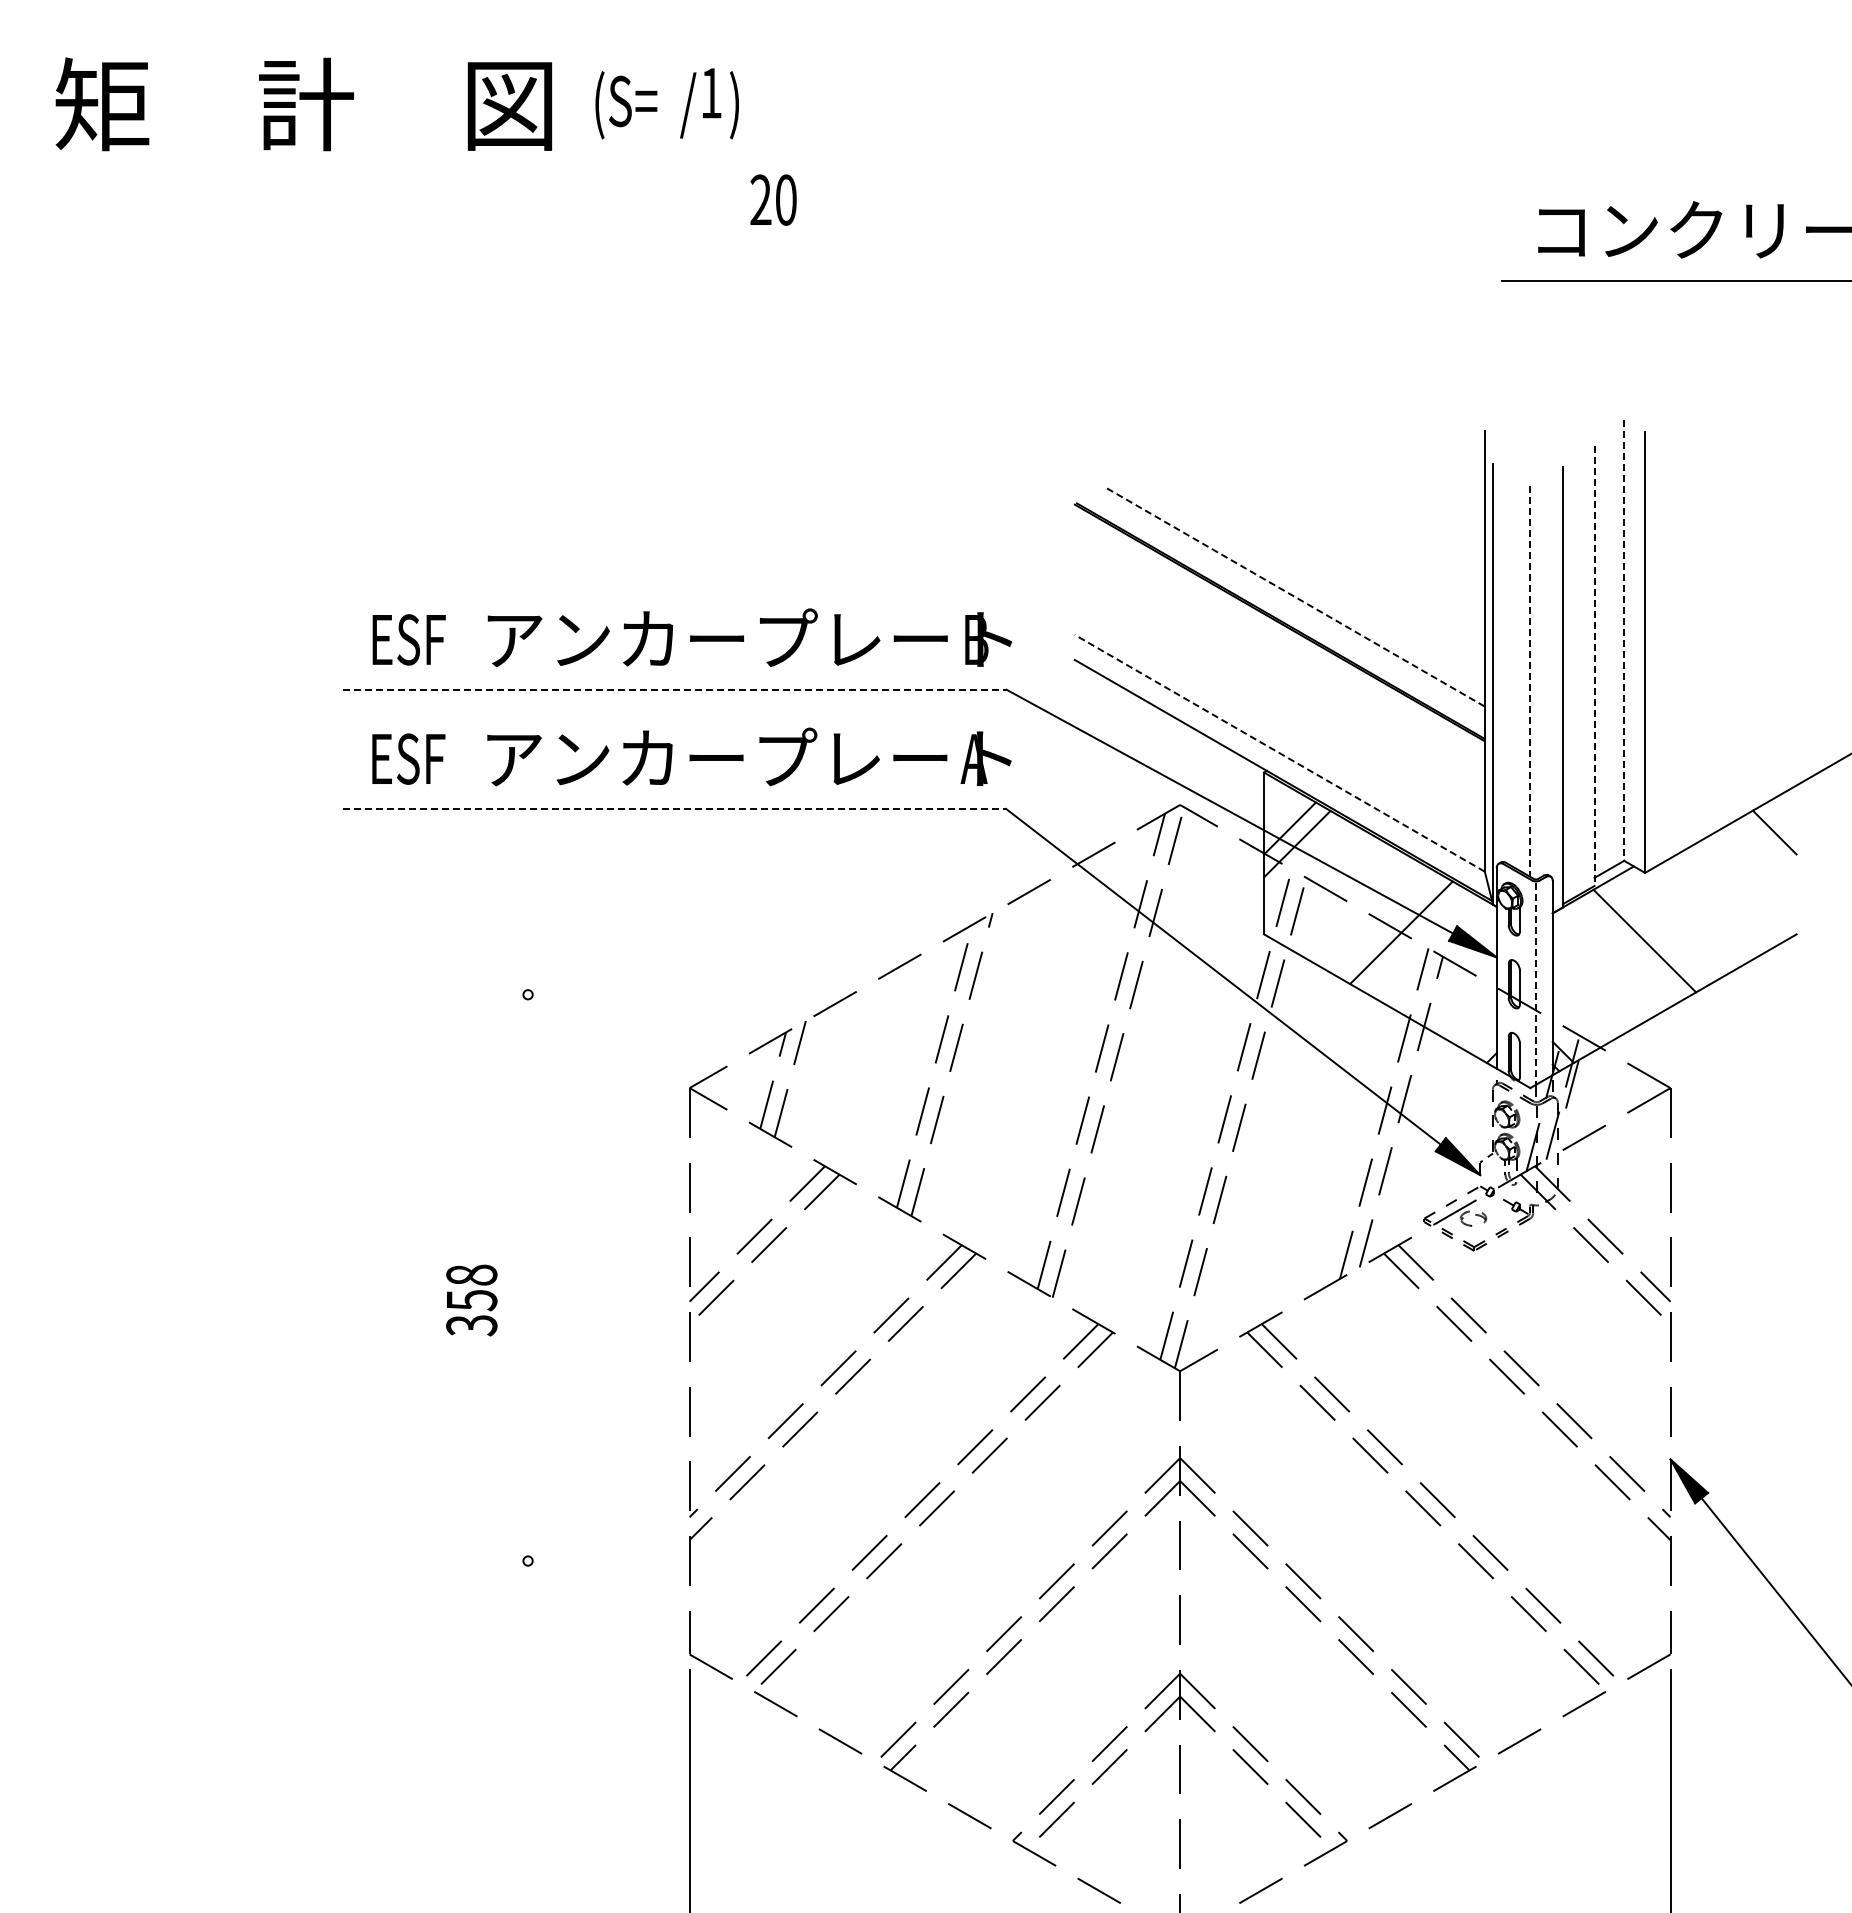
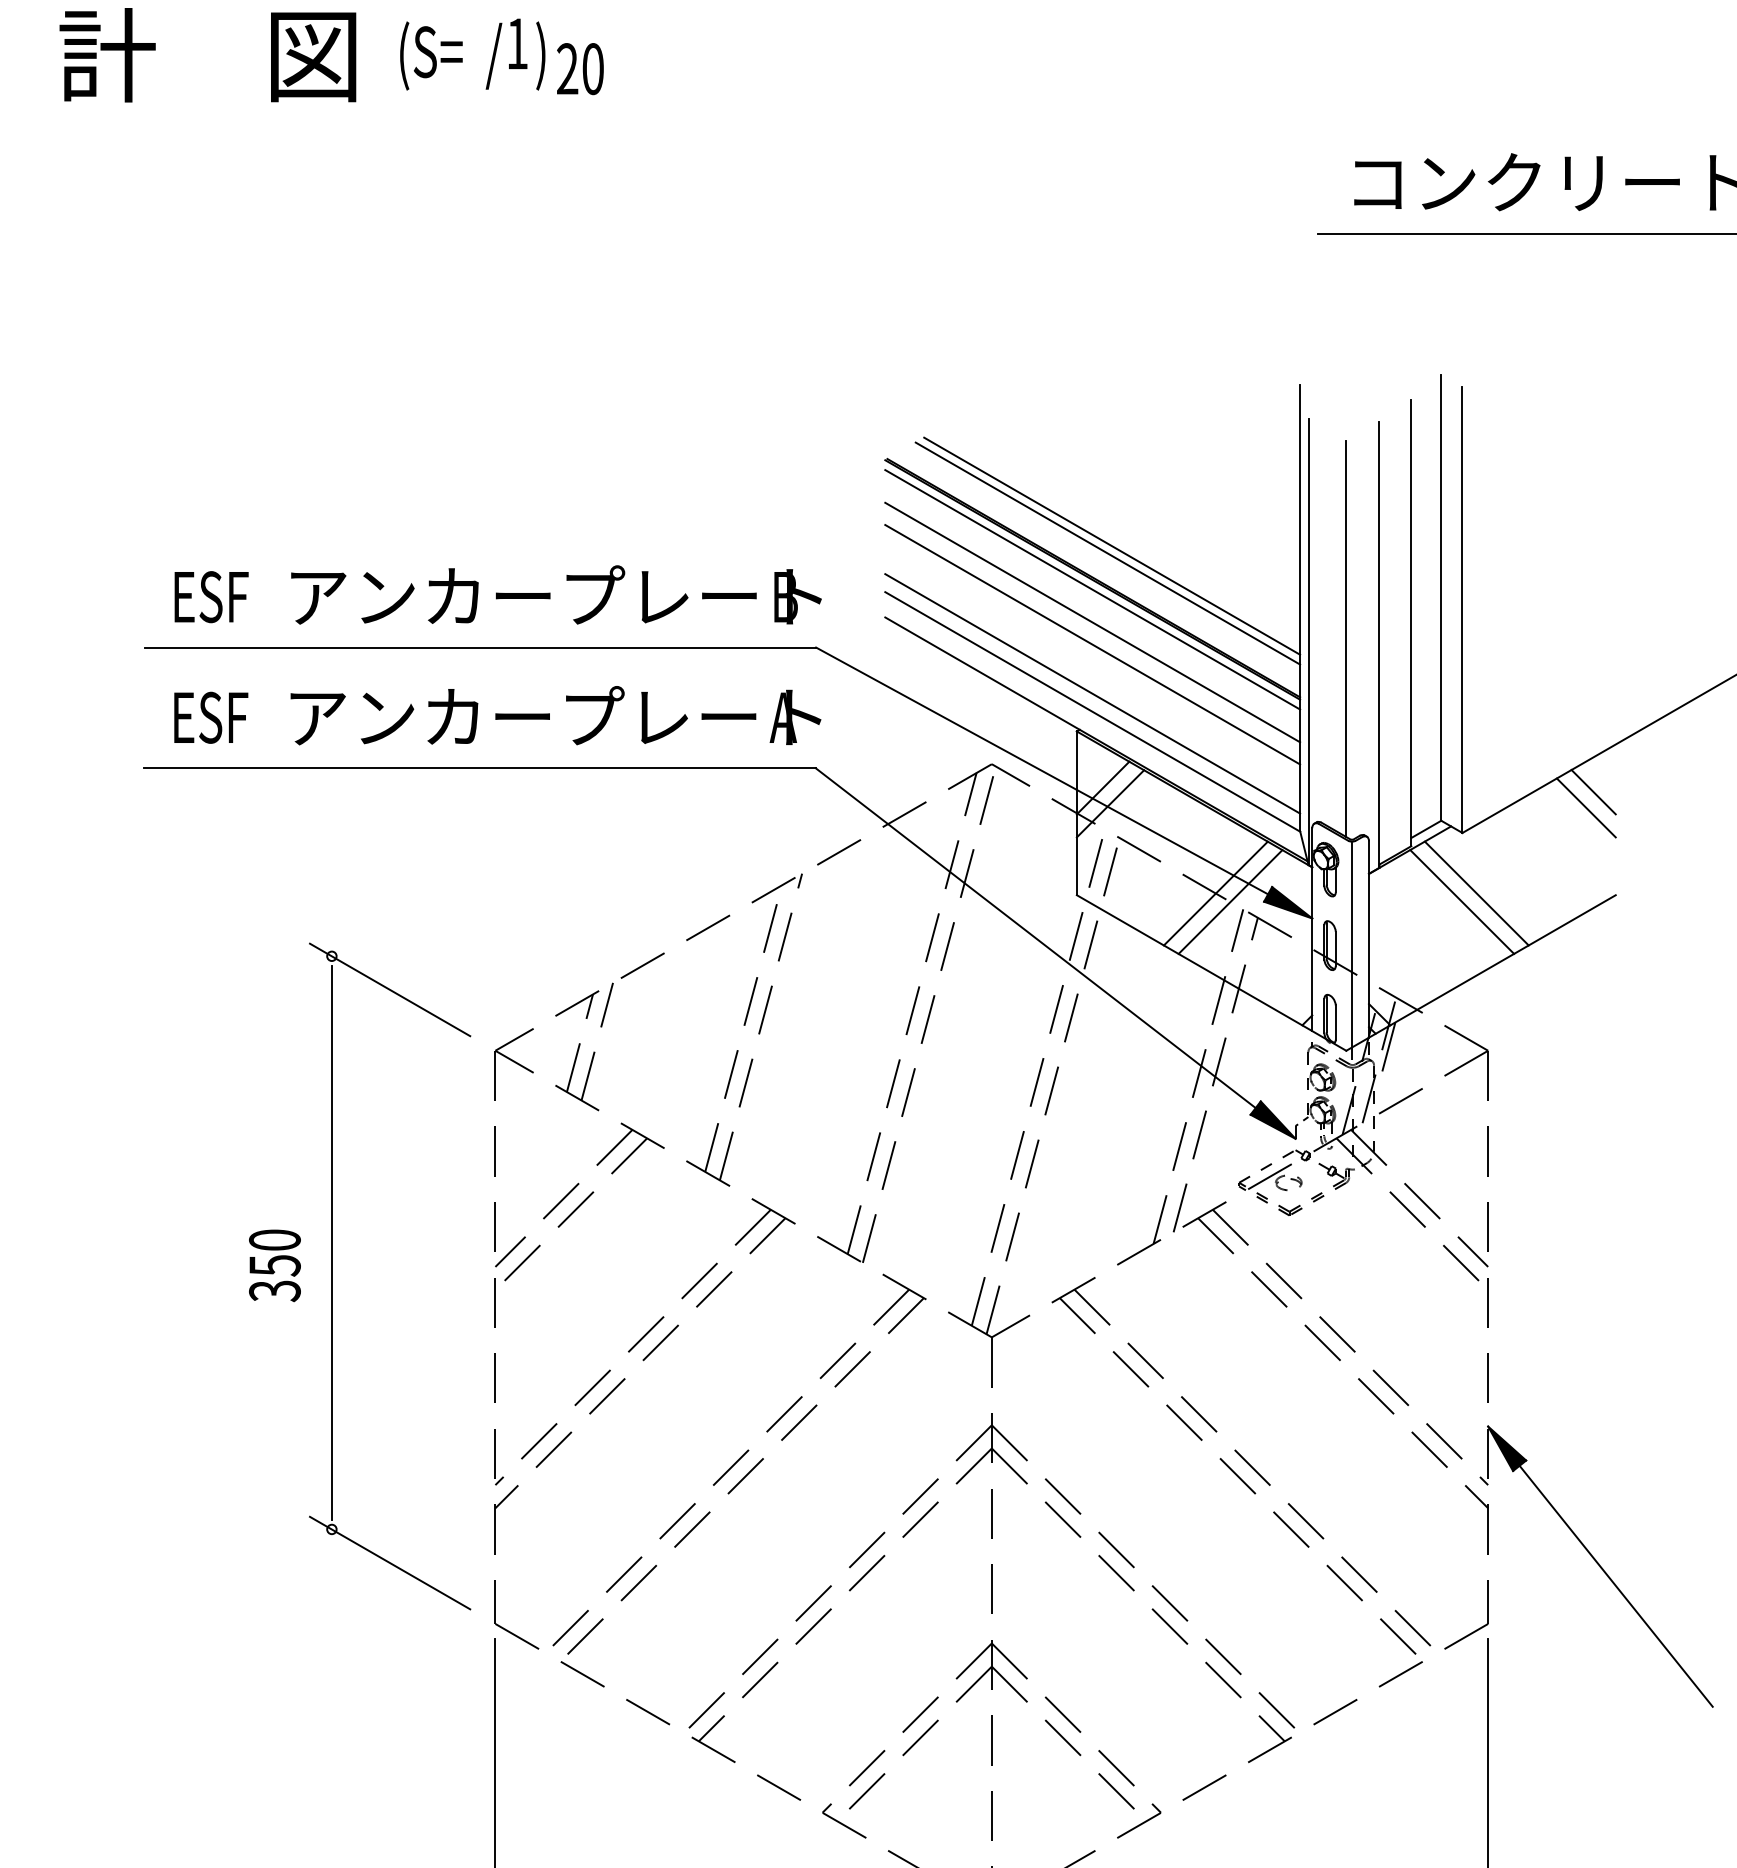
text: (773, 199) -> (580, 68), moved
line: (1298, 589) -> (1111, 546), added
line: (1294, 596) -> (1107, 553), dashed -> solid
line: (1279, 632) -> (1092, 589), added
line: (1624, 641) -> (1441, 598), dashed -> solid
line: (1279, 664) -> (1092, 622), added
line: (1594, 666) -> (1411, 624), dashed -> solid
line: (1530, 681) -> (1346, 639), dashed -> solid
line: (1279, 686) -> (1092, 644), added
line: (674, 689) -> (480, 647), dashed -> solid
line: (1279, 735) -> (1092, 693), added
line: (1279, 753) -> (1092, 712), dashed -> solid
line: (674, 808) -> (480, 767), dashed -> solid
line: (1767, 848) -> (1586, 808), added
line: (1659, 932) -> (1477, 893), added
line: (1415, 940) -> (1230, 901), added
line: (1535, 984) -> (1351, 945), dashed -> solid
line: (585, 1027) -> (390, 989), added
text: (471, 1274) -> (274, 1239), 358 -> 350
line: (528, 1277) -> (332, 1242), added
line: (585, 1593) -> (390, 1562), added

